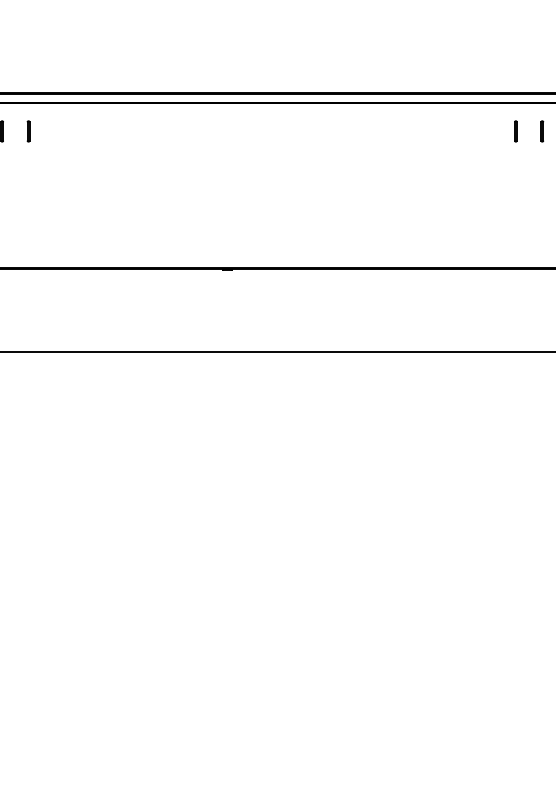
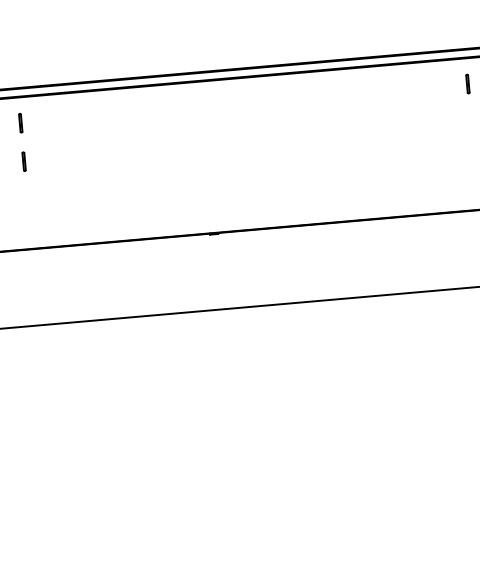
line: (28, 173) -> (24, 161), added

